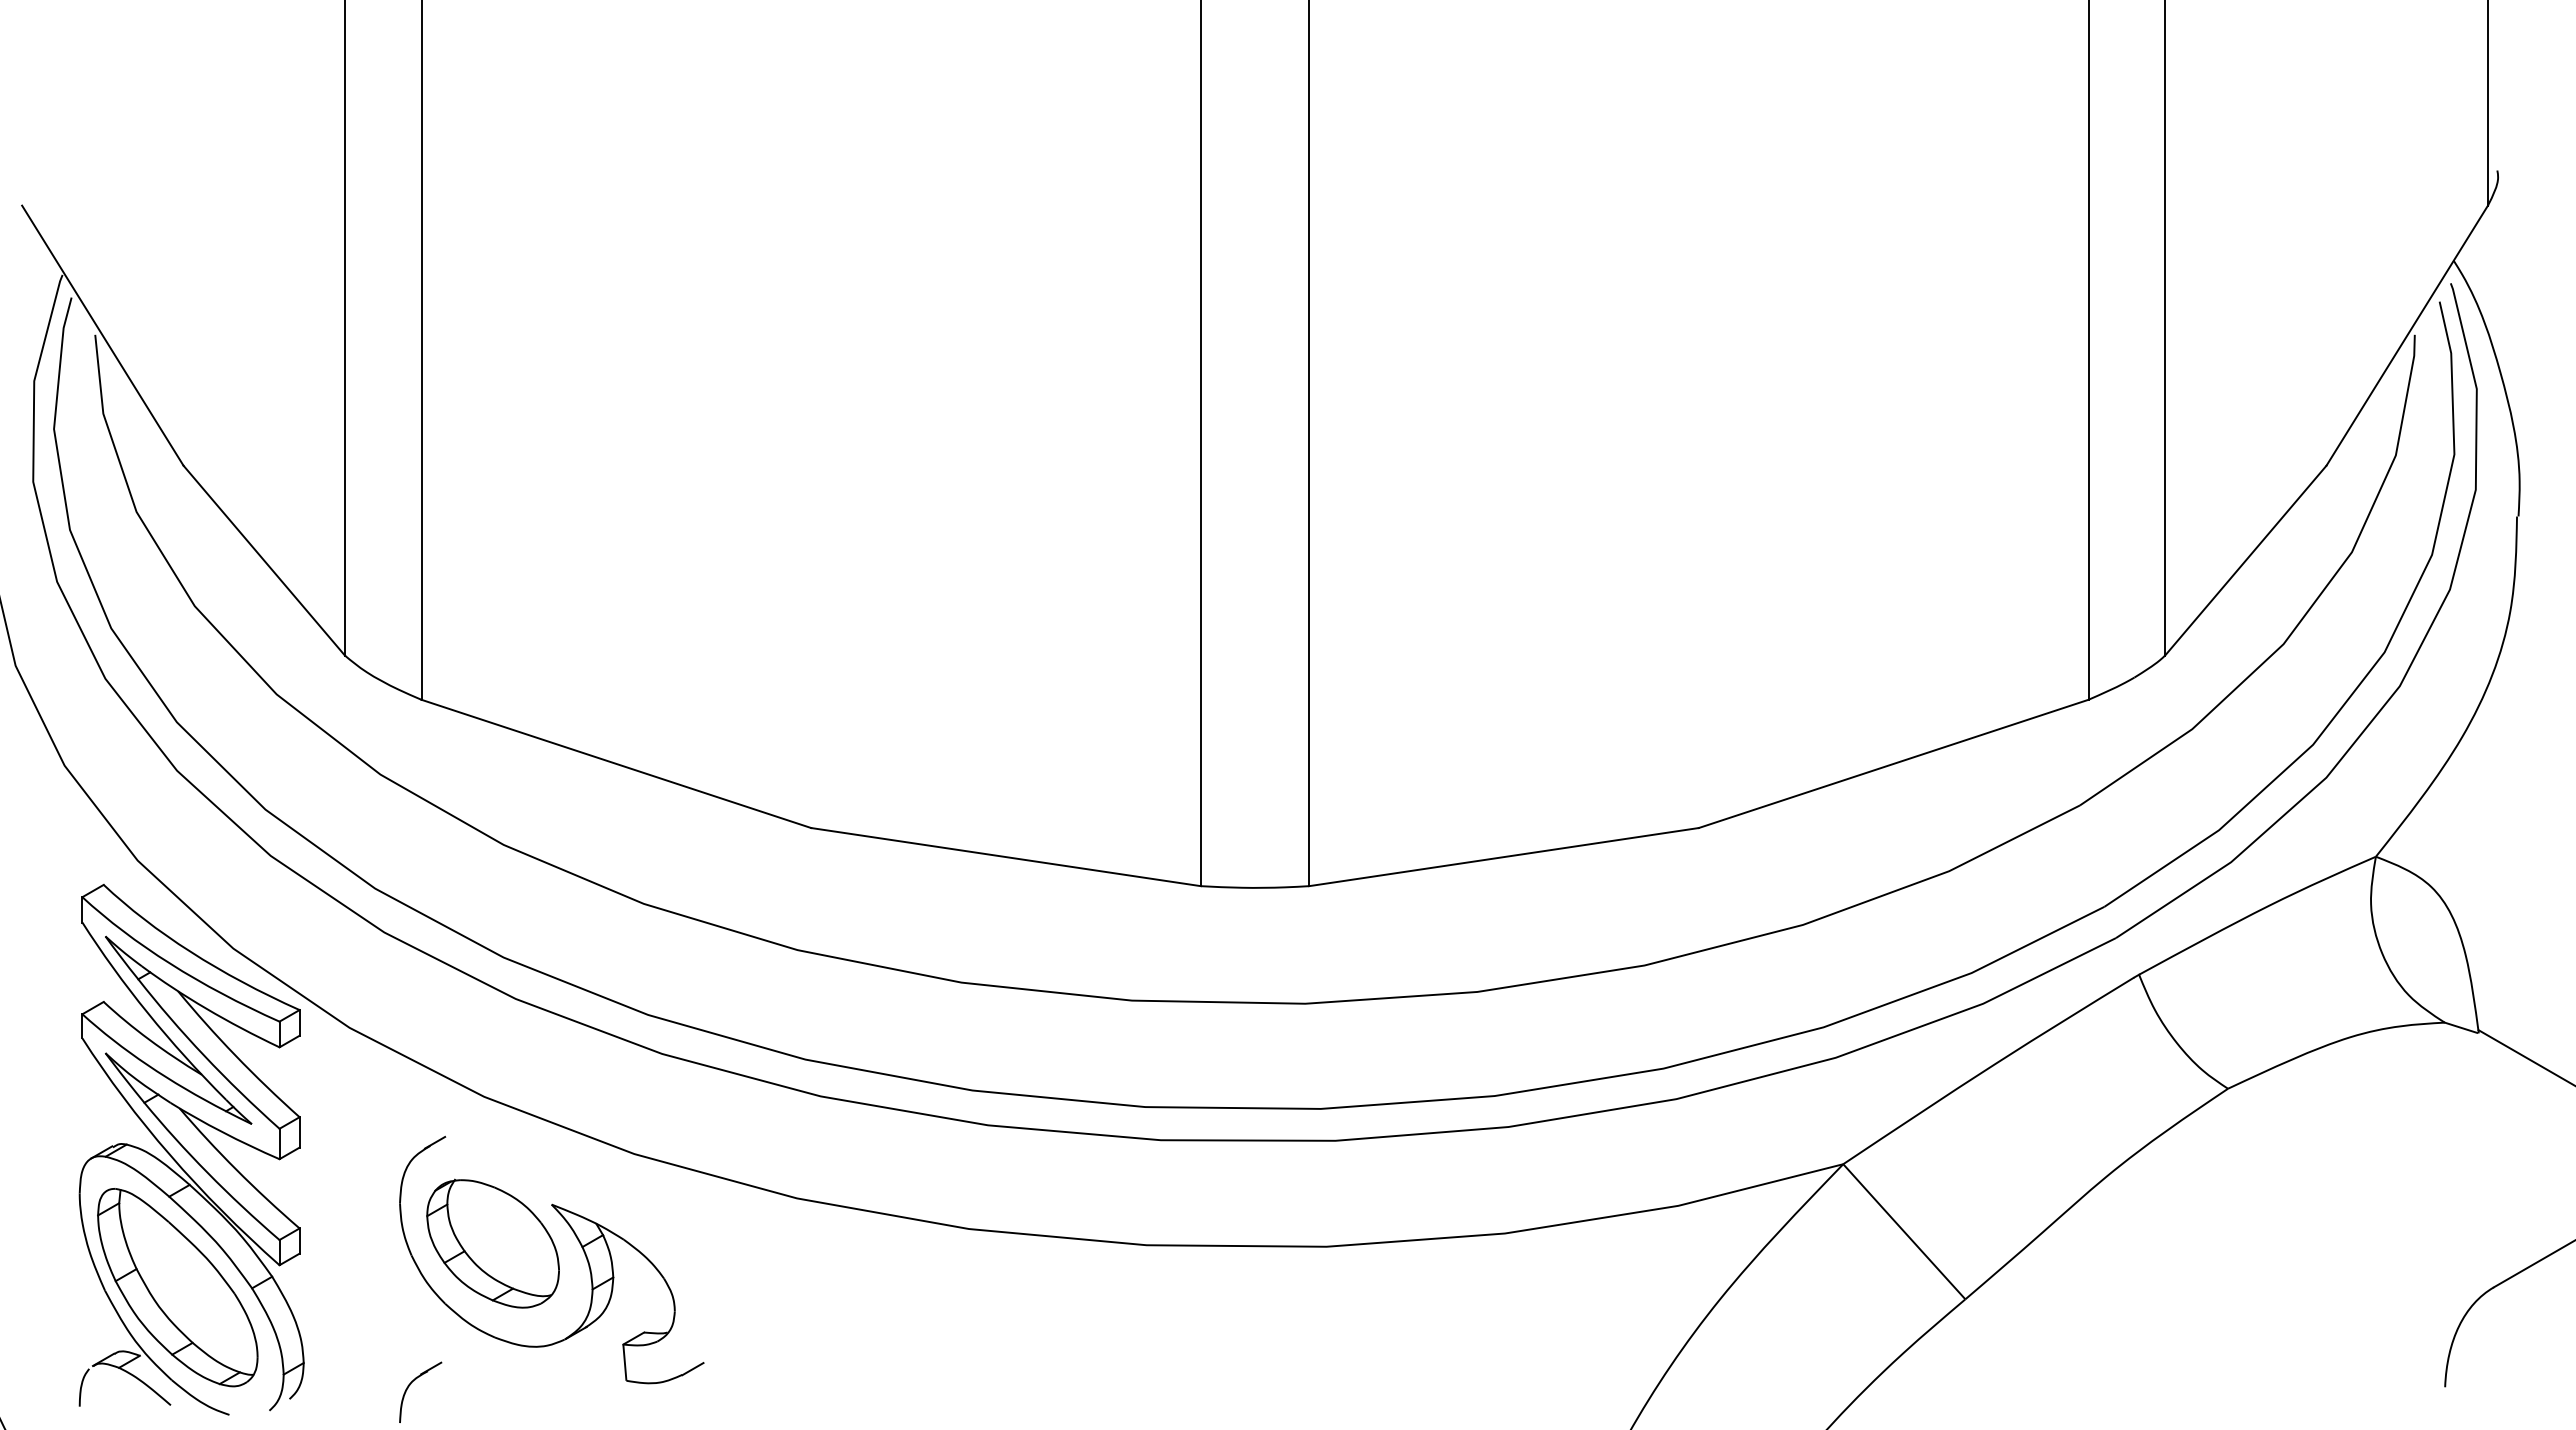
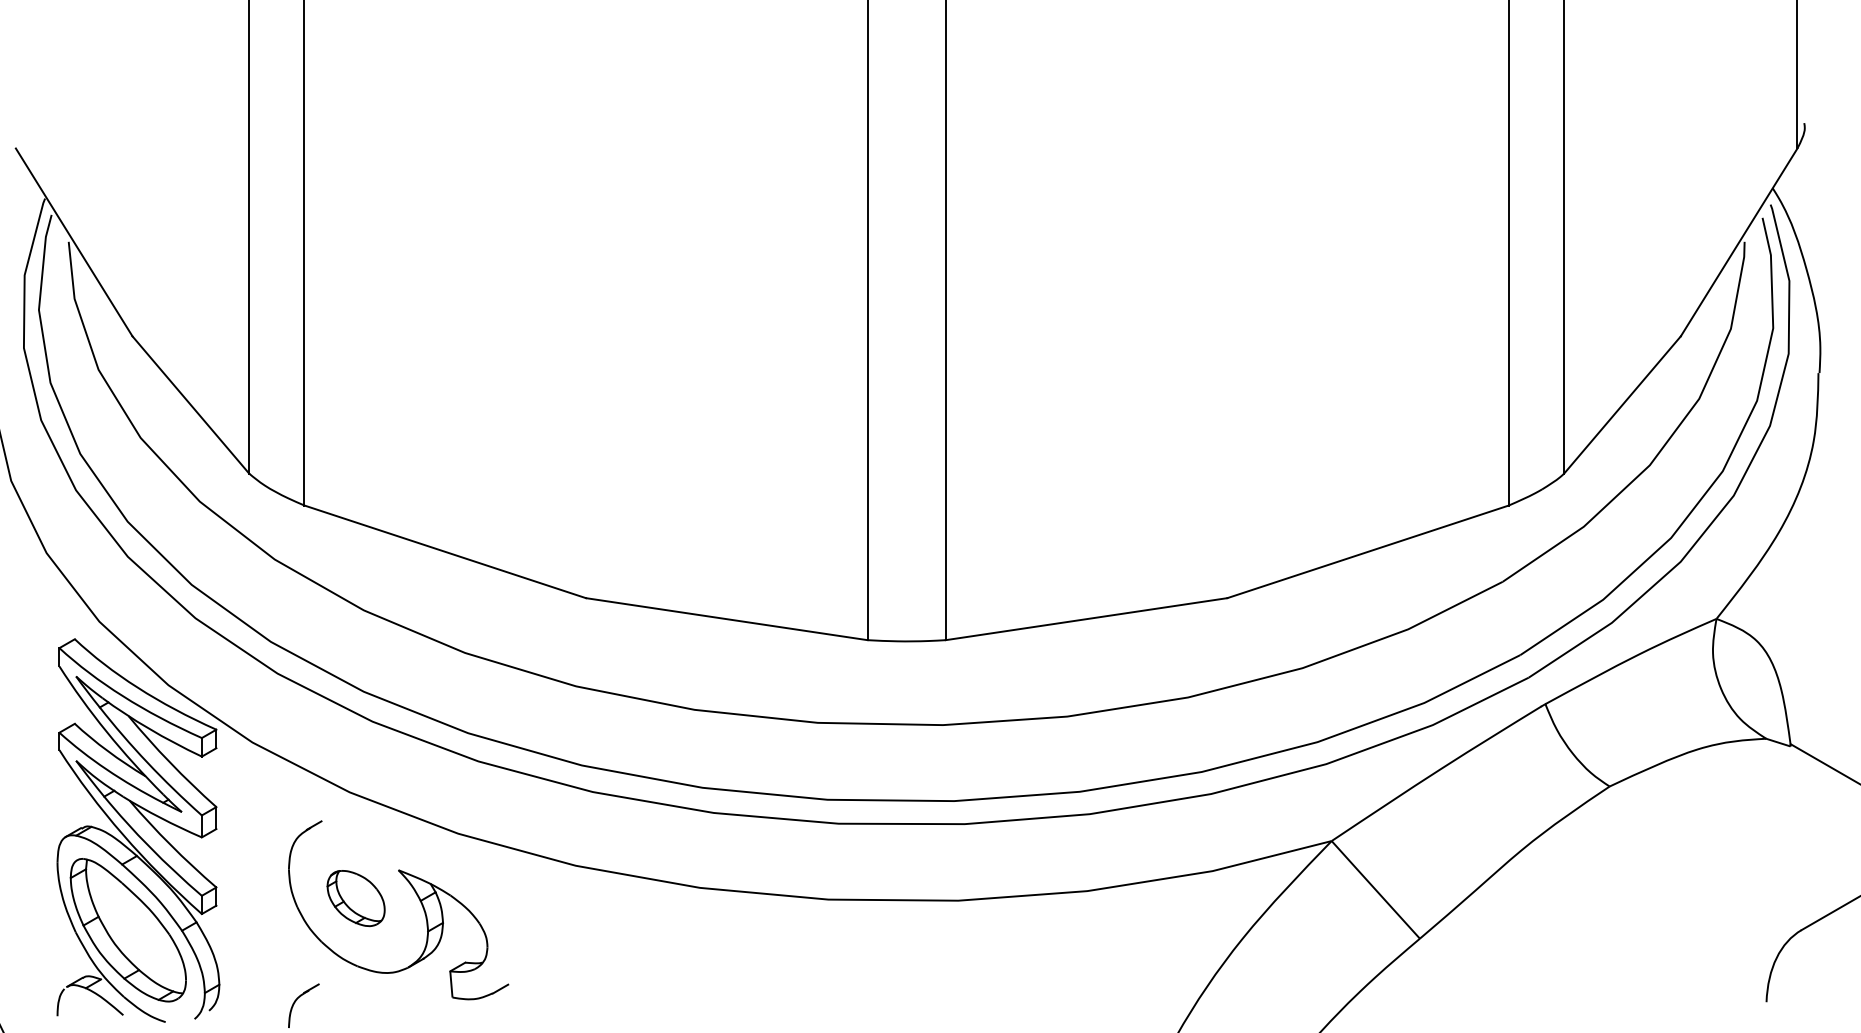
part: (492, 1243) -> (355, 898), size x0.6

